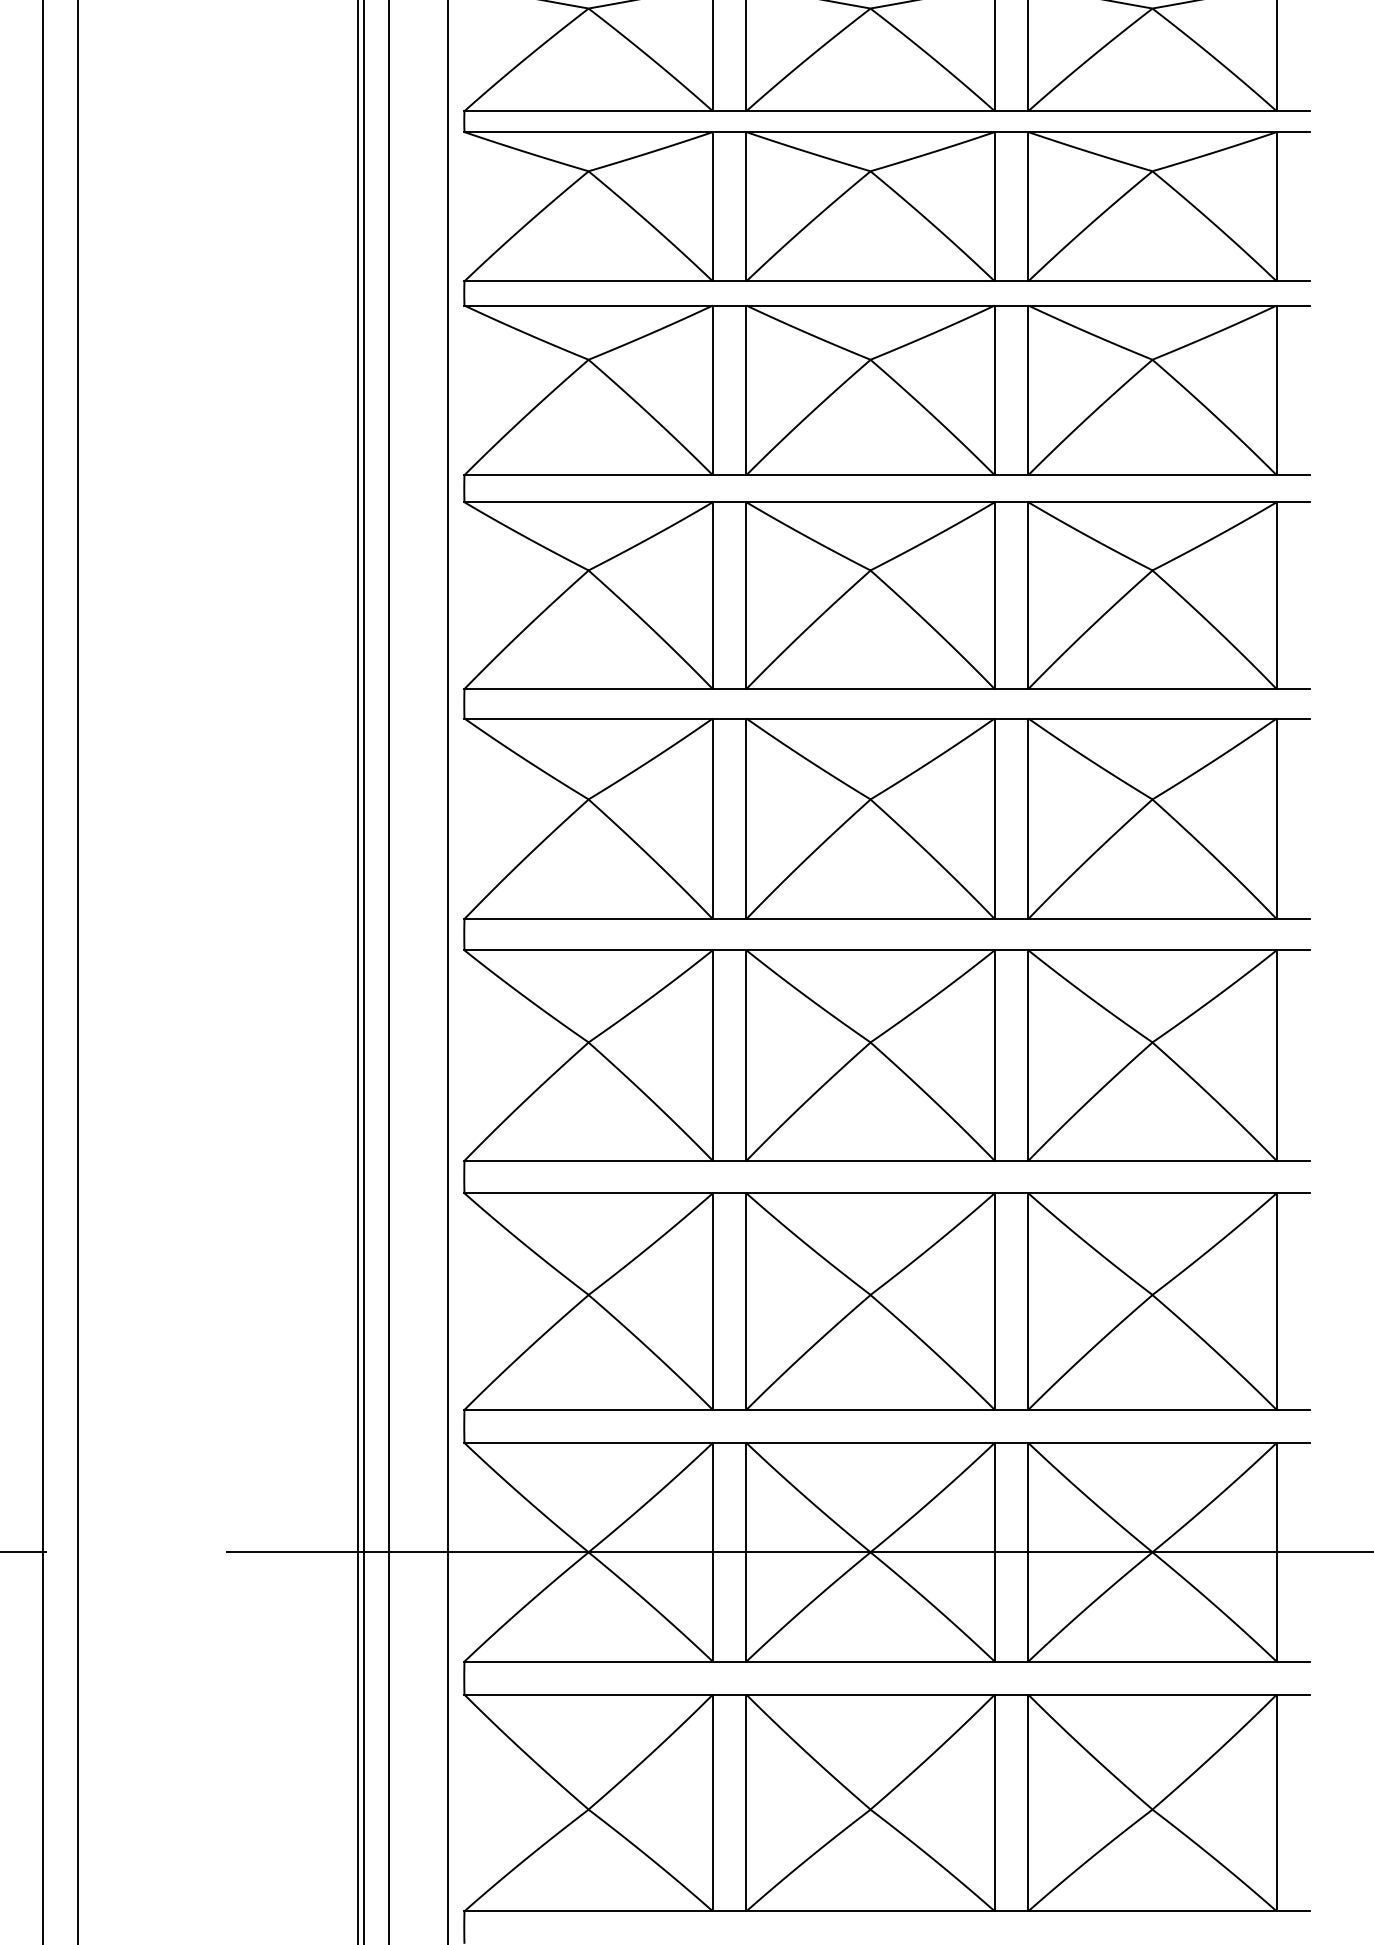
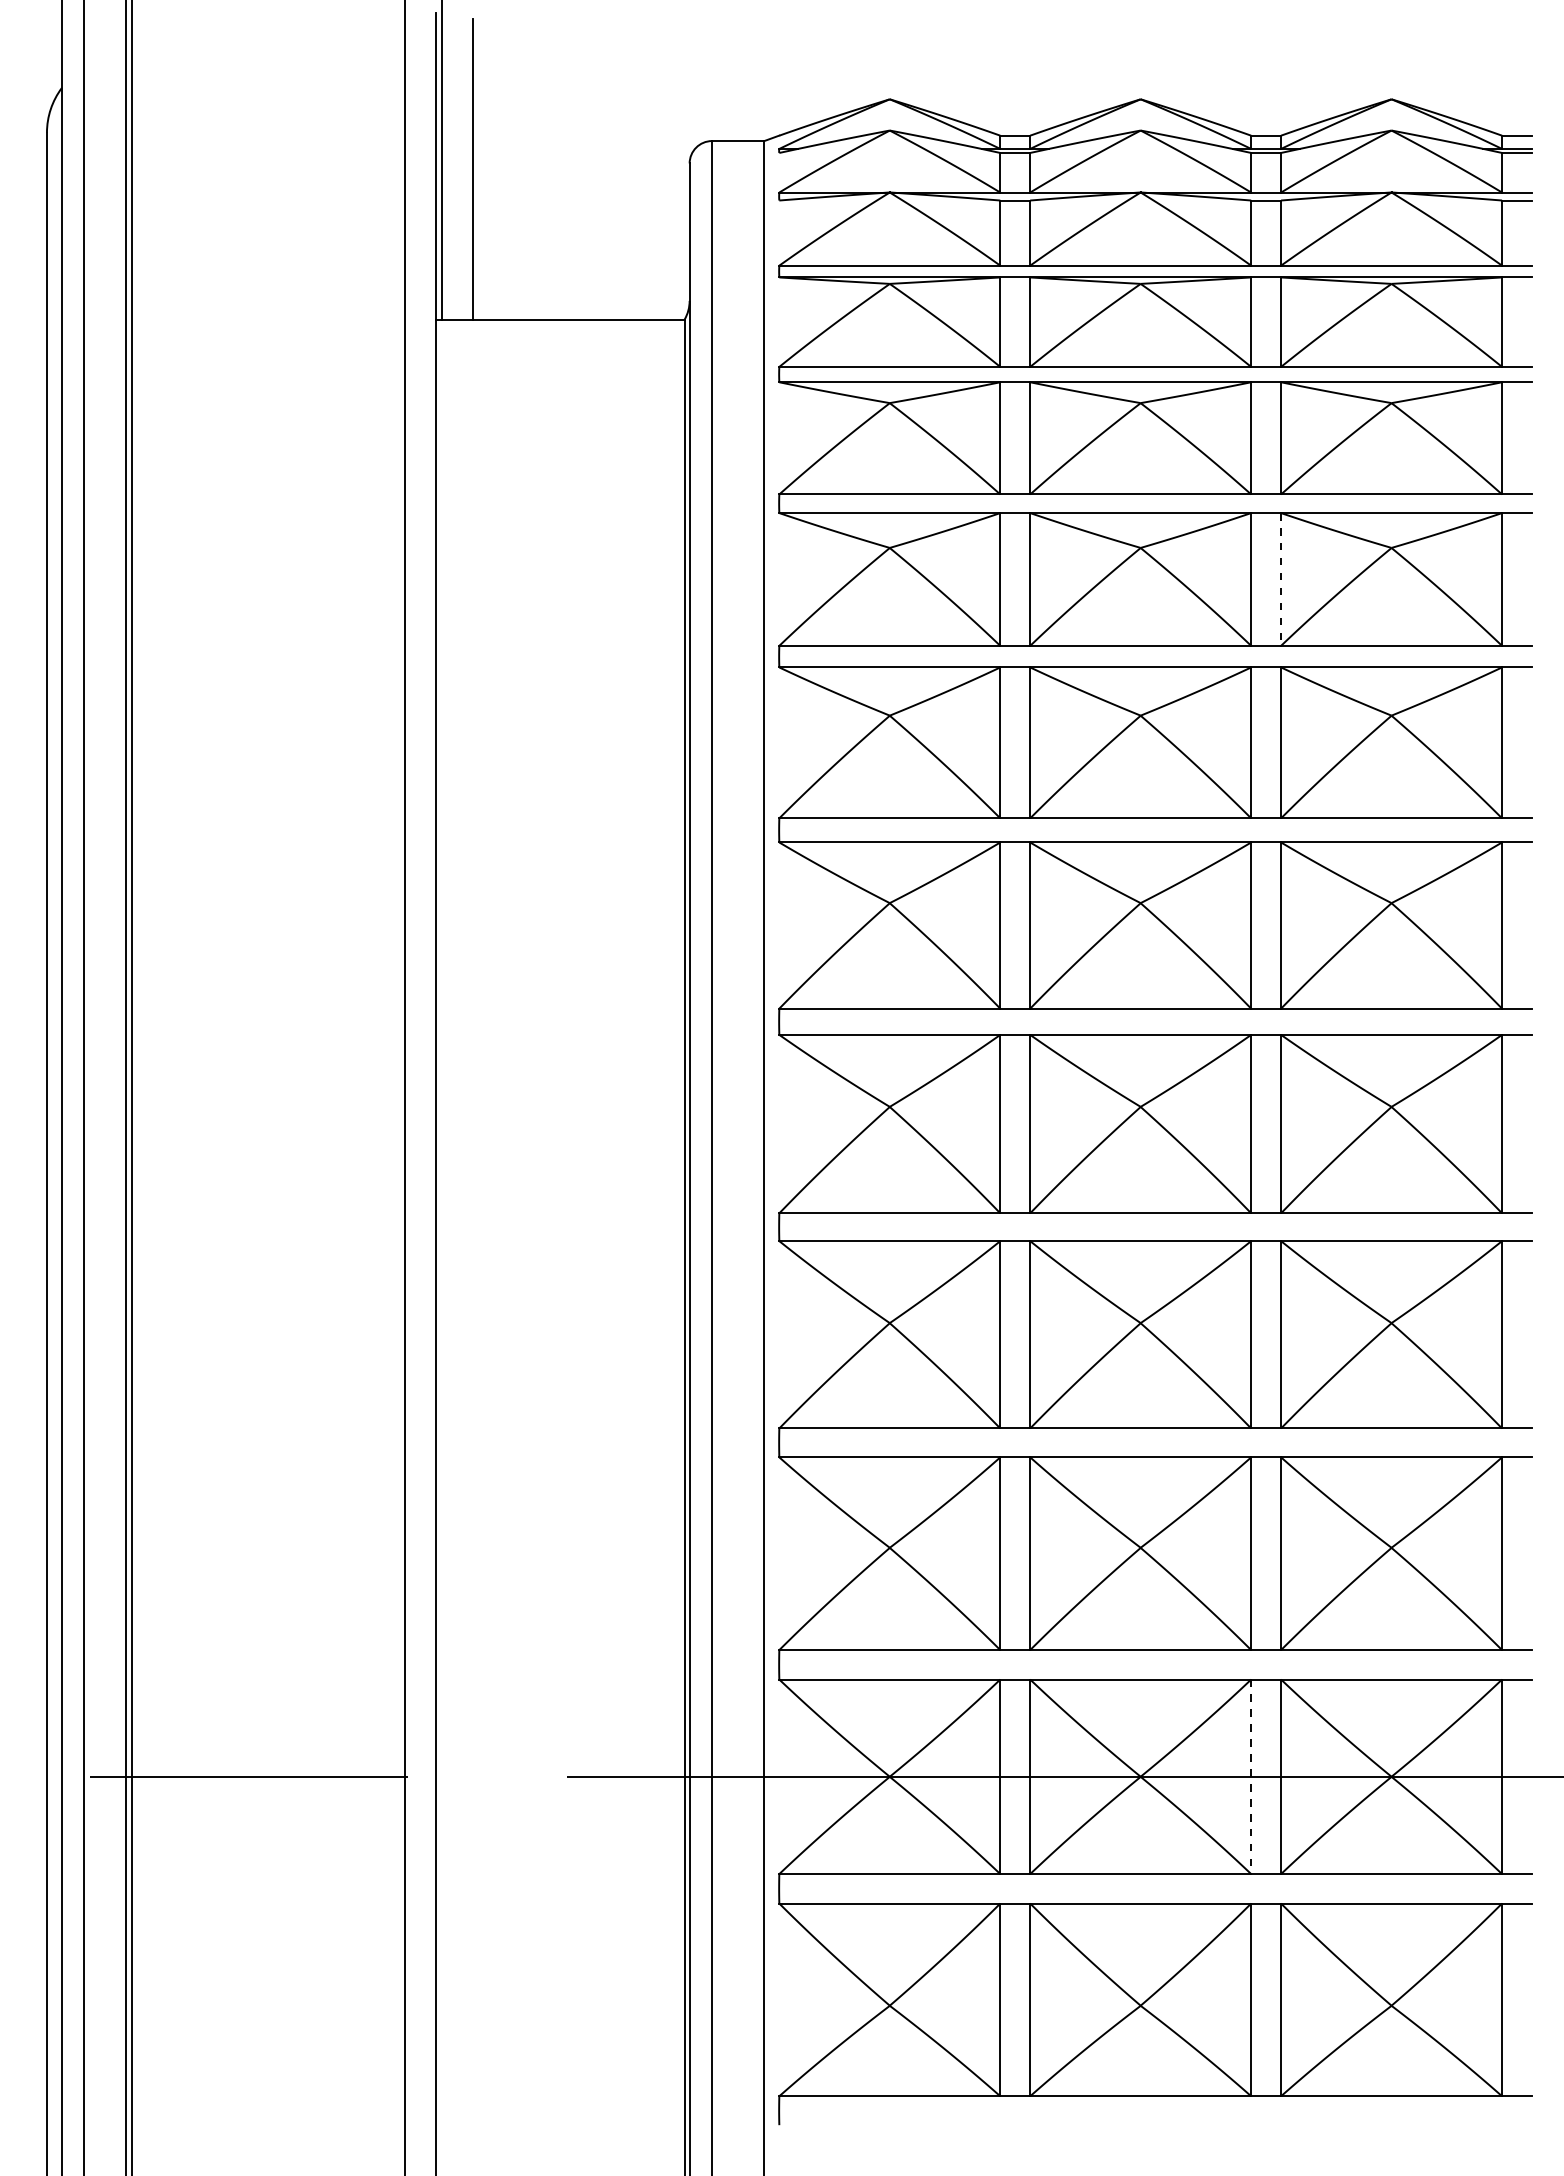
line: (1028, 206) -> (1281, 579), solid -> dashed
line: (995, 1553) -> (1251, 1777), solid -> dashed

